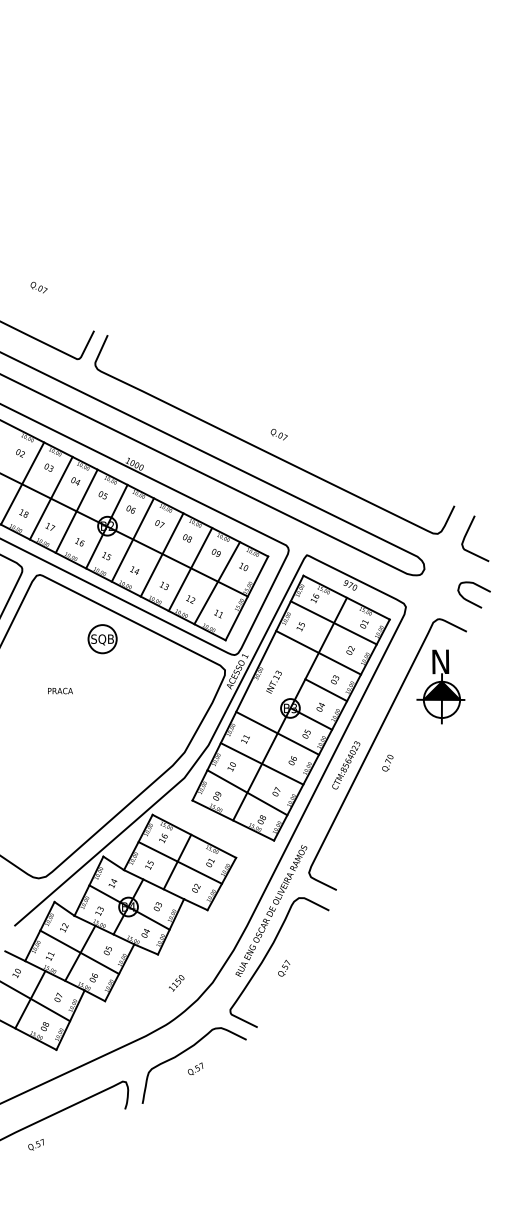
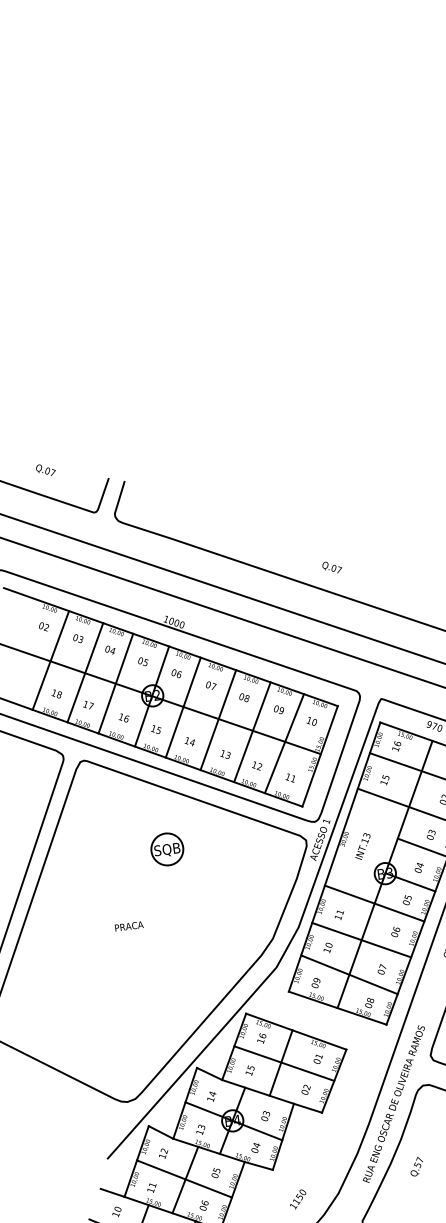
text: (38, 287) -> (45, 470), moved
part: (102, 639) -> (167, 849), moved
text: (60, 690) -> (129, 925), moved

